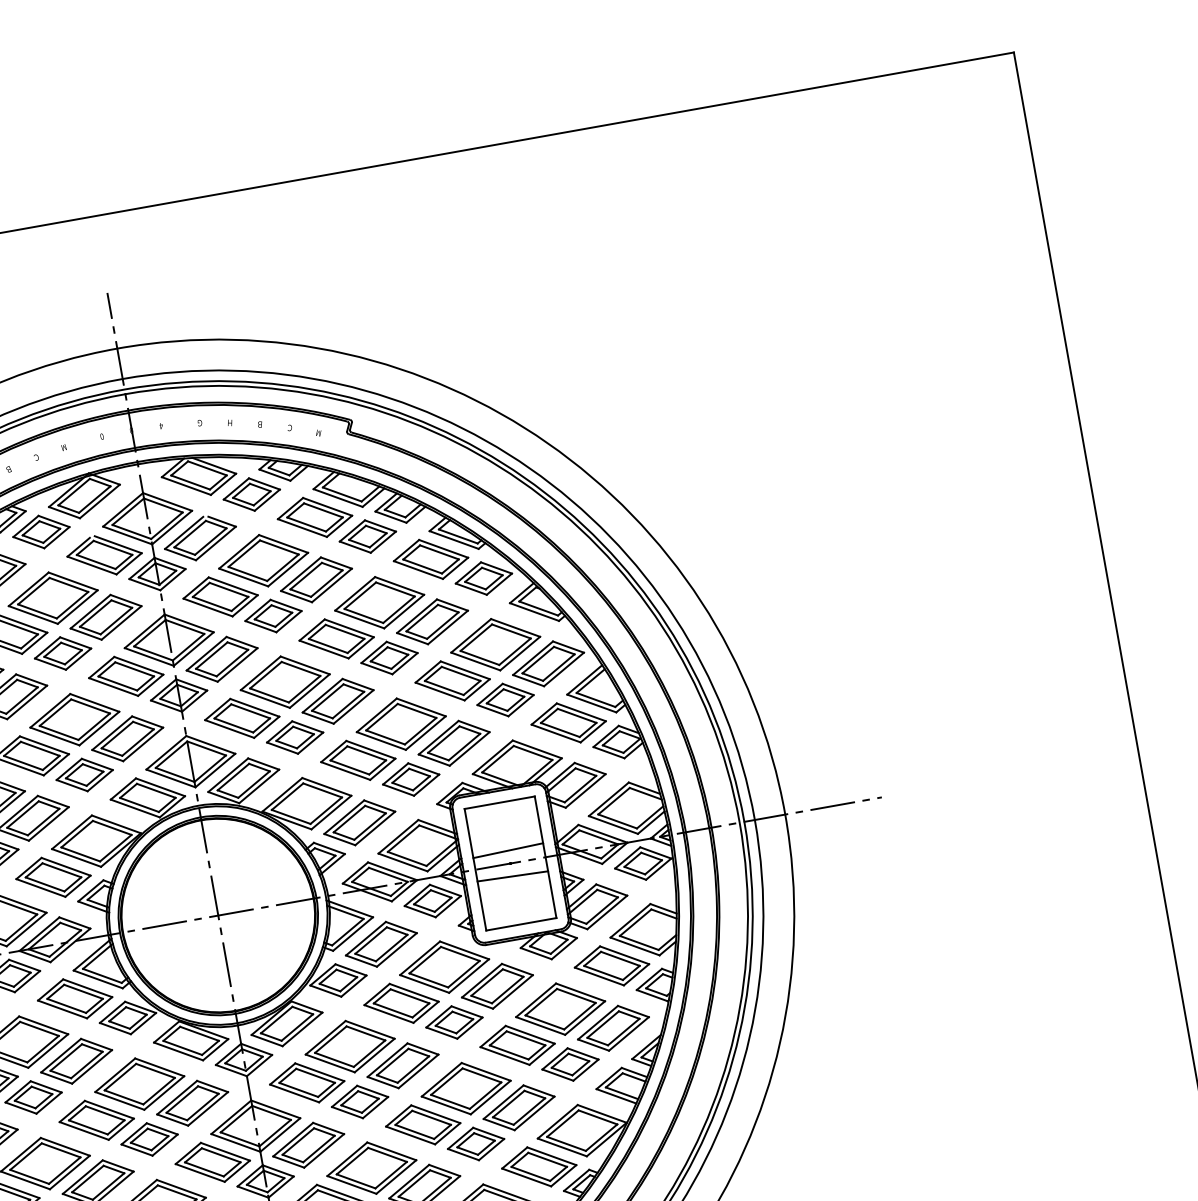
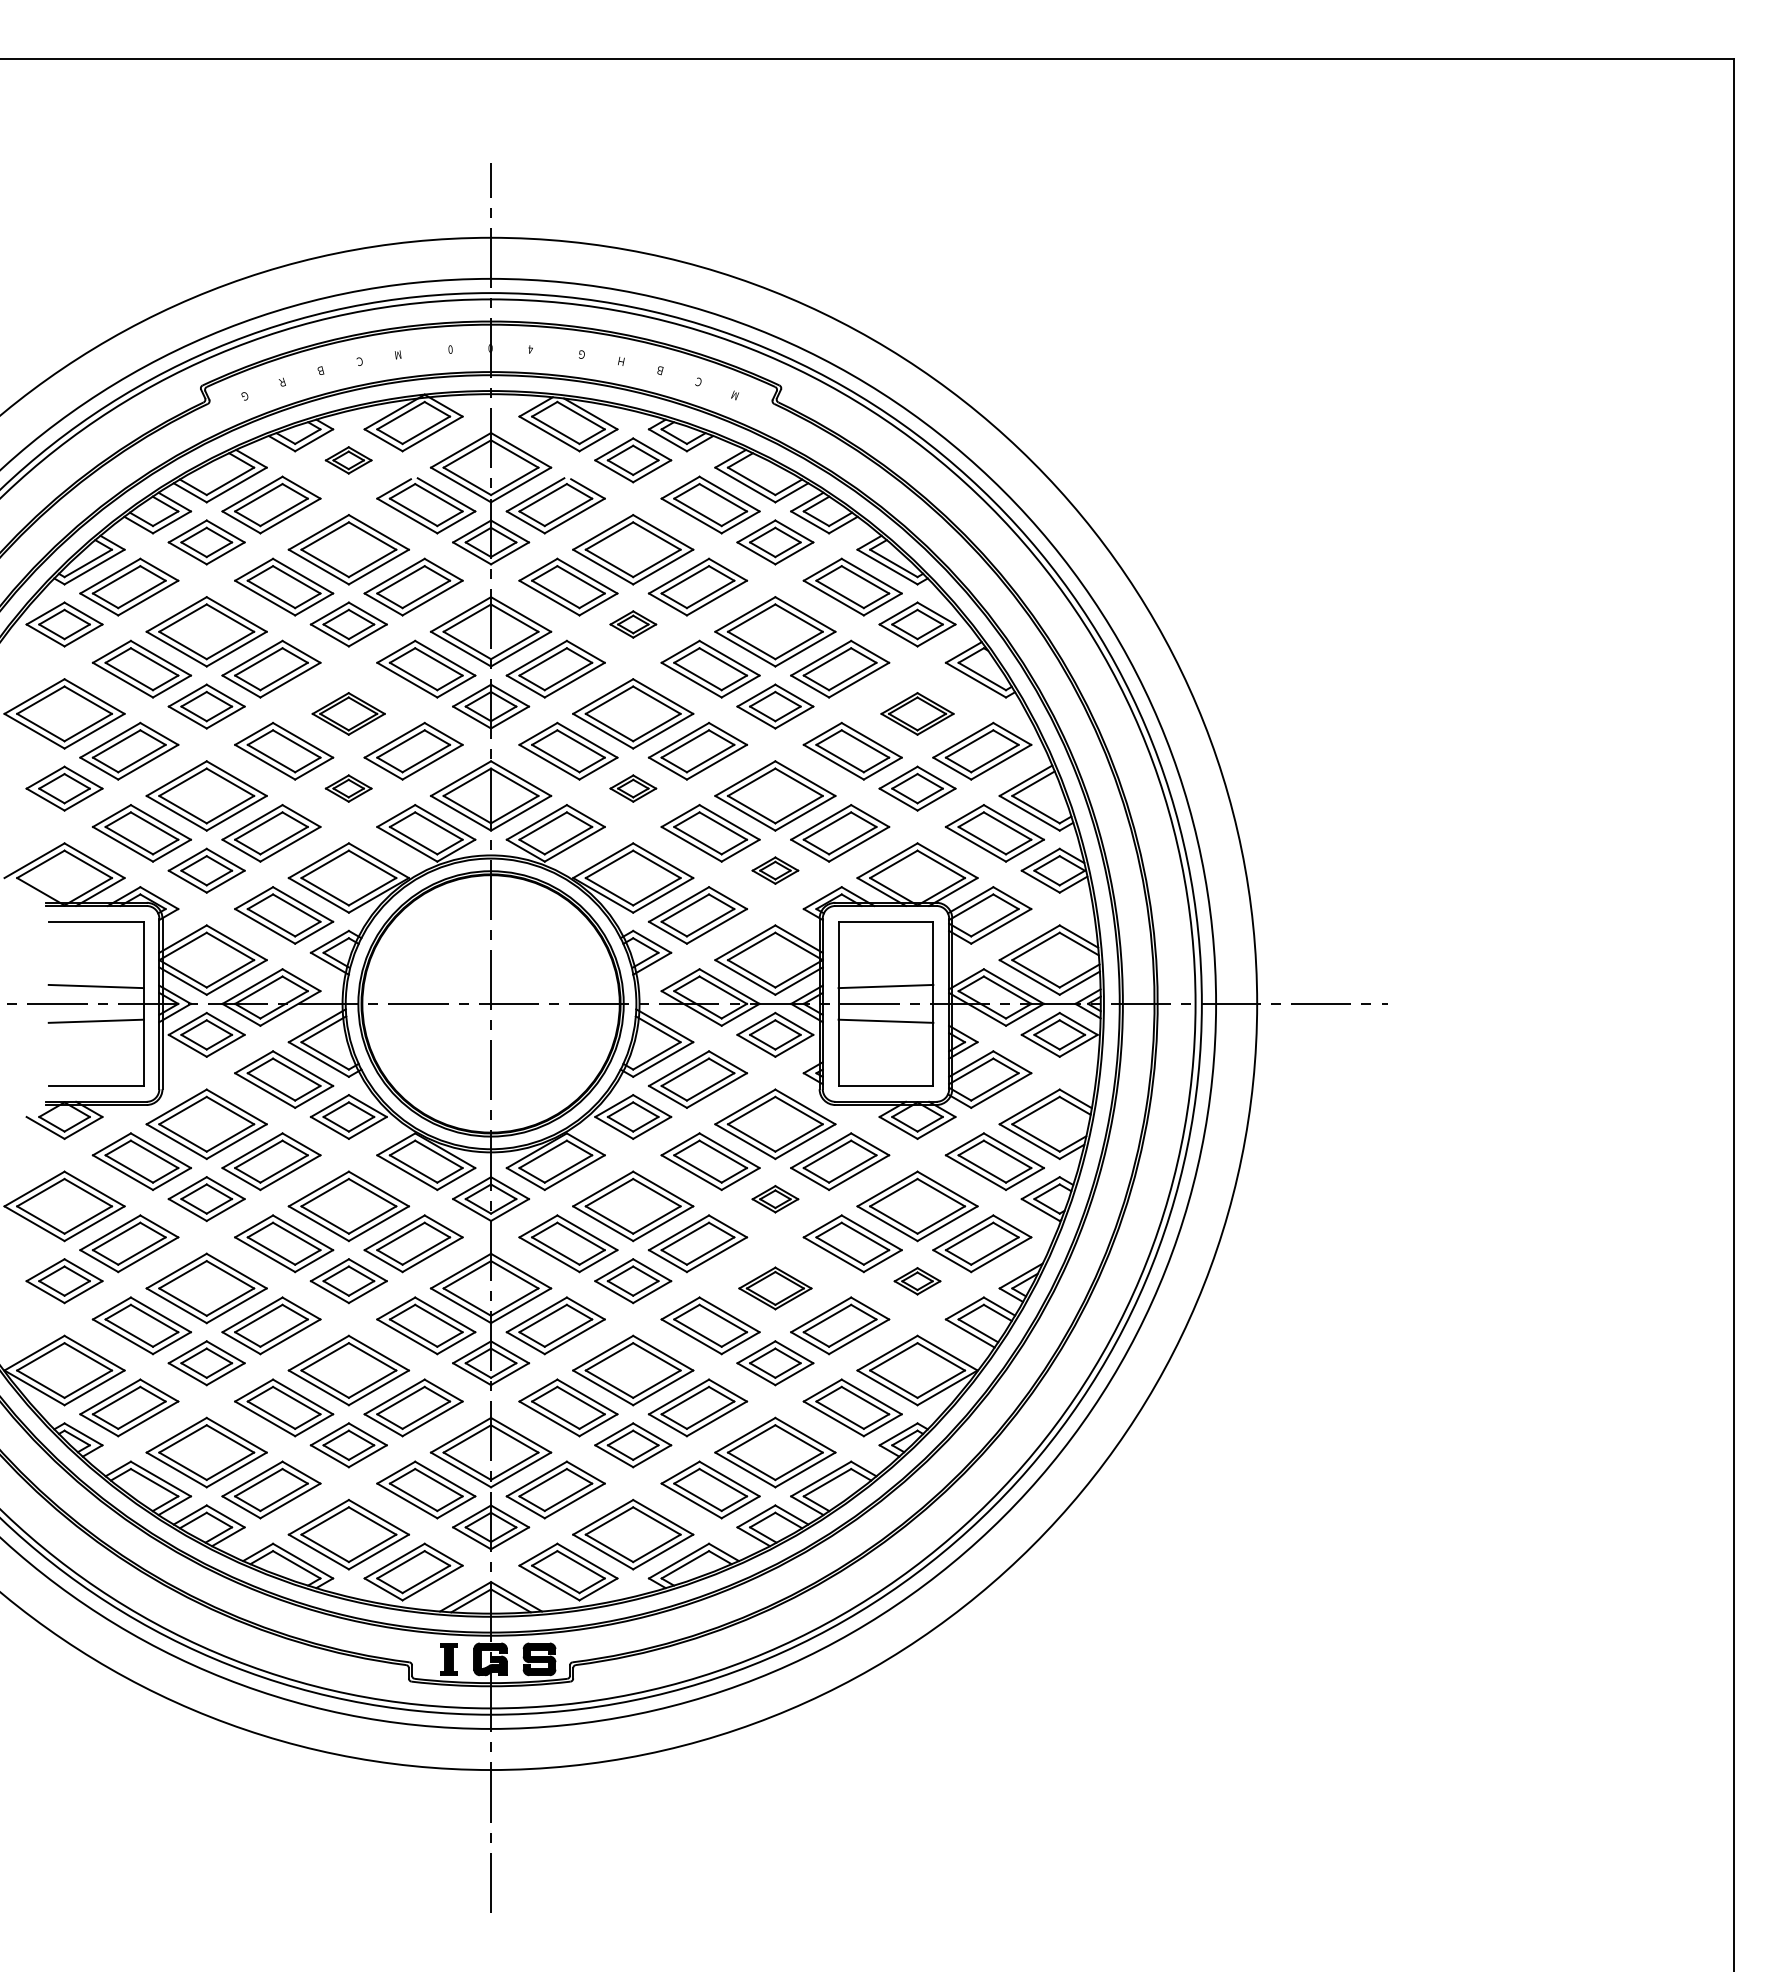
part: (41, 532) -> (348, 460), size x0.6
part: (273, 616) -> (633, 624), size x0.6
part: (495, 644) -> (917, 713), size x0.6
part: (74, 719) -> (348, 713), size x0.6
part: (295, 737) -> (633, 788), size x0.6
part: (84, 774) -> (348, 788), size x0.6
part: (411, 779) -> (775, 870), size x0.6
part: (454, 1022) -> (775, 1199), size x0.6
part: (570, 1064) -> (917, 1281), size x0.6
part: (466, 1088) -> (775, 1288), size x0.6

